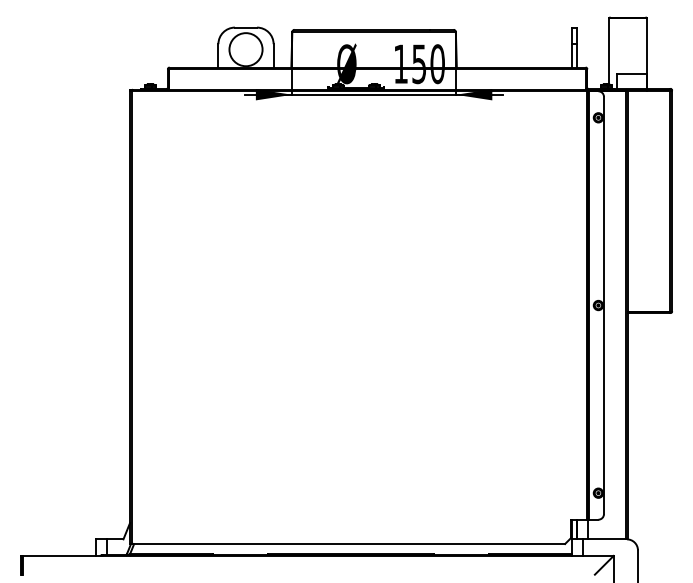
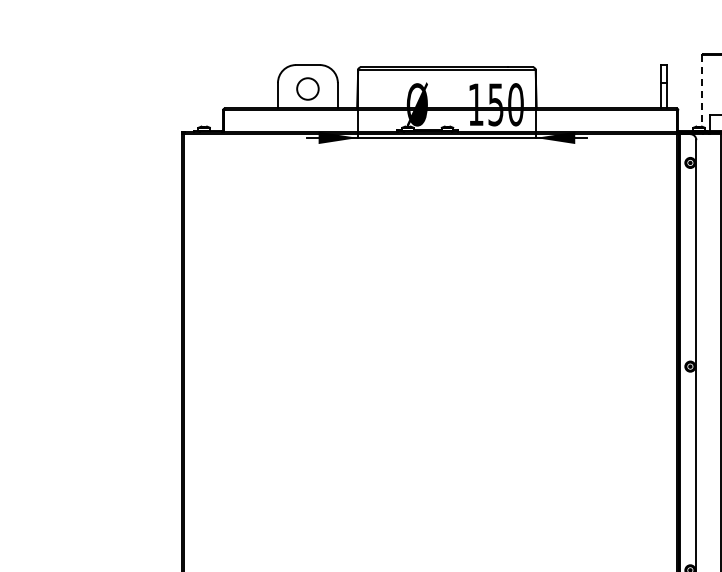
circle: (245, 49) -> (307, 88), size x0.6
line: (609, 51) -> (702, 90), solid -> dashed

